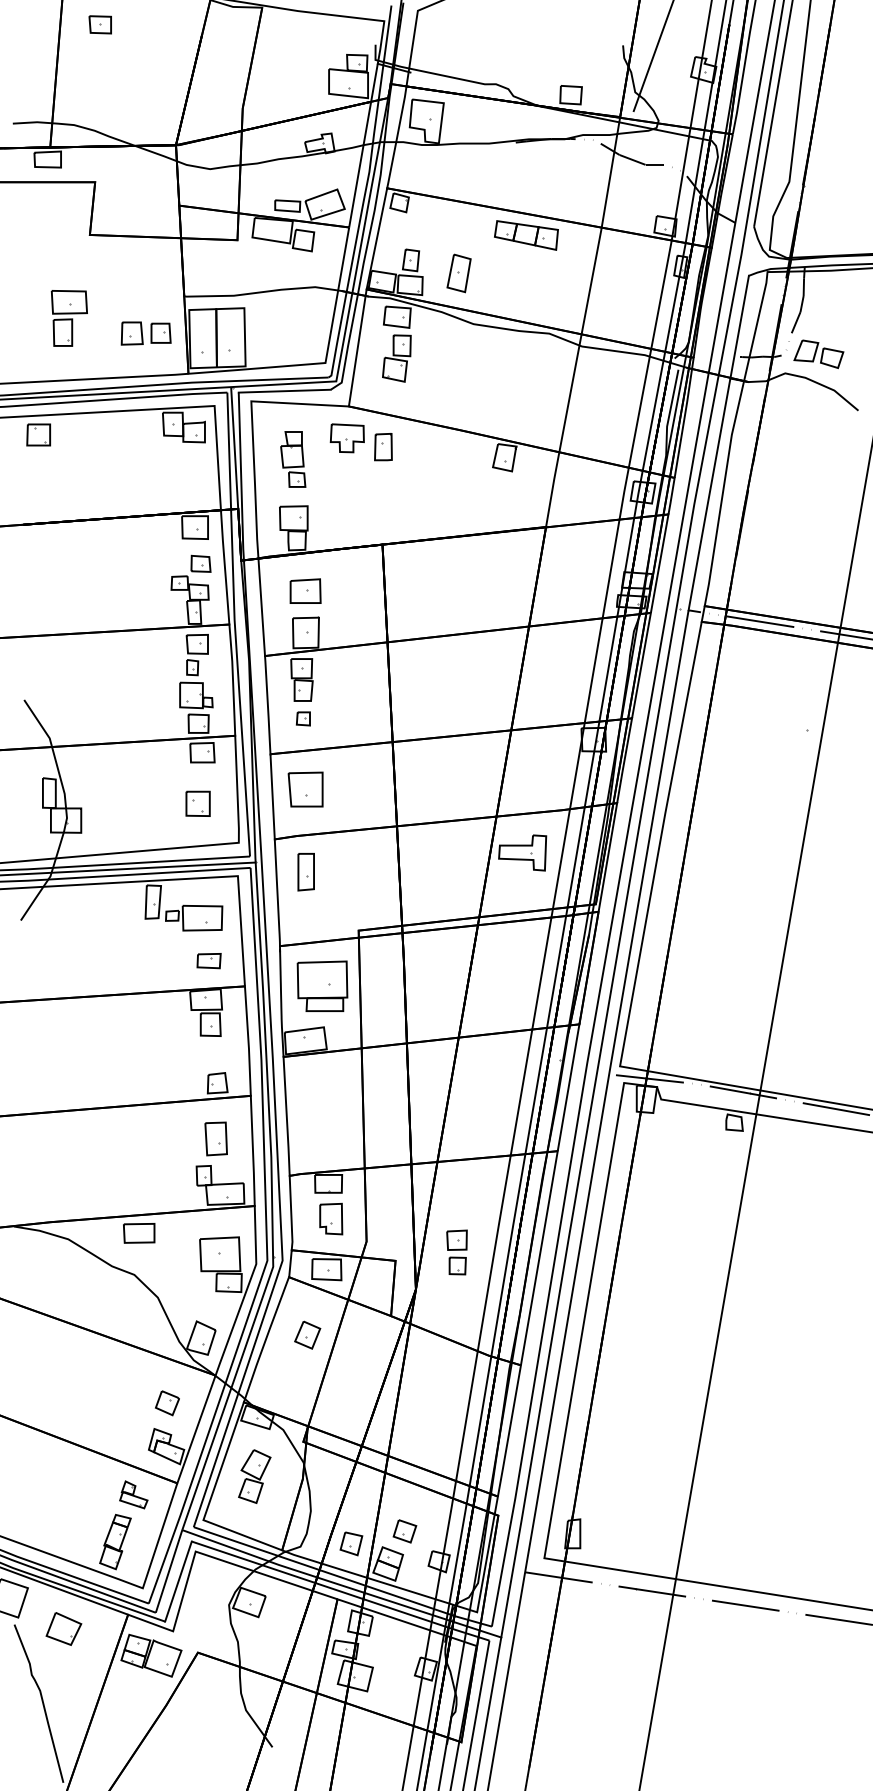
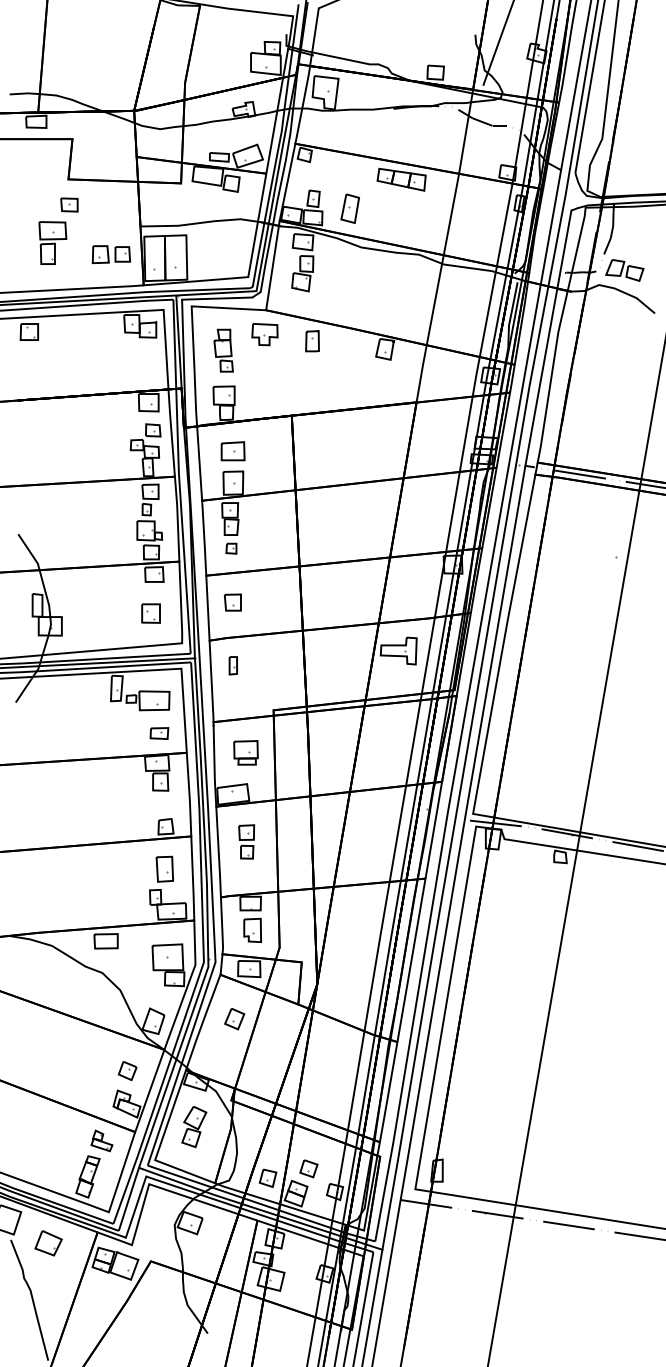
part: (100, 24) -> (69, 204), moved
part: (383, 447) -> (312, 341), moved
part: (304, 789) -> (232, 602), size x0.62
part: (304, 871) -> (232, 665), size x0.62
part: (321, 985) -> (245, 752), size x0.62
part: (456, 1251) -> (246, 841), moved

